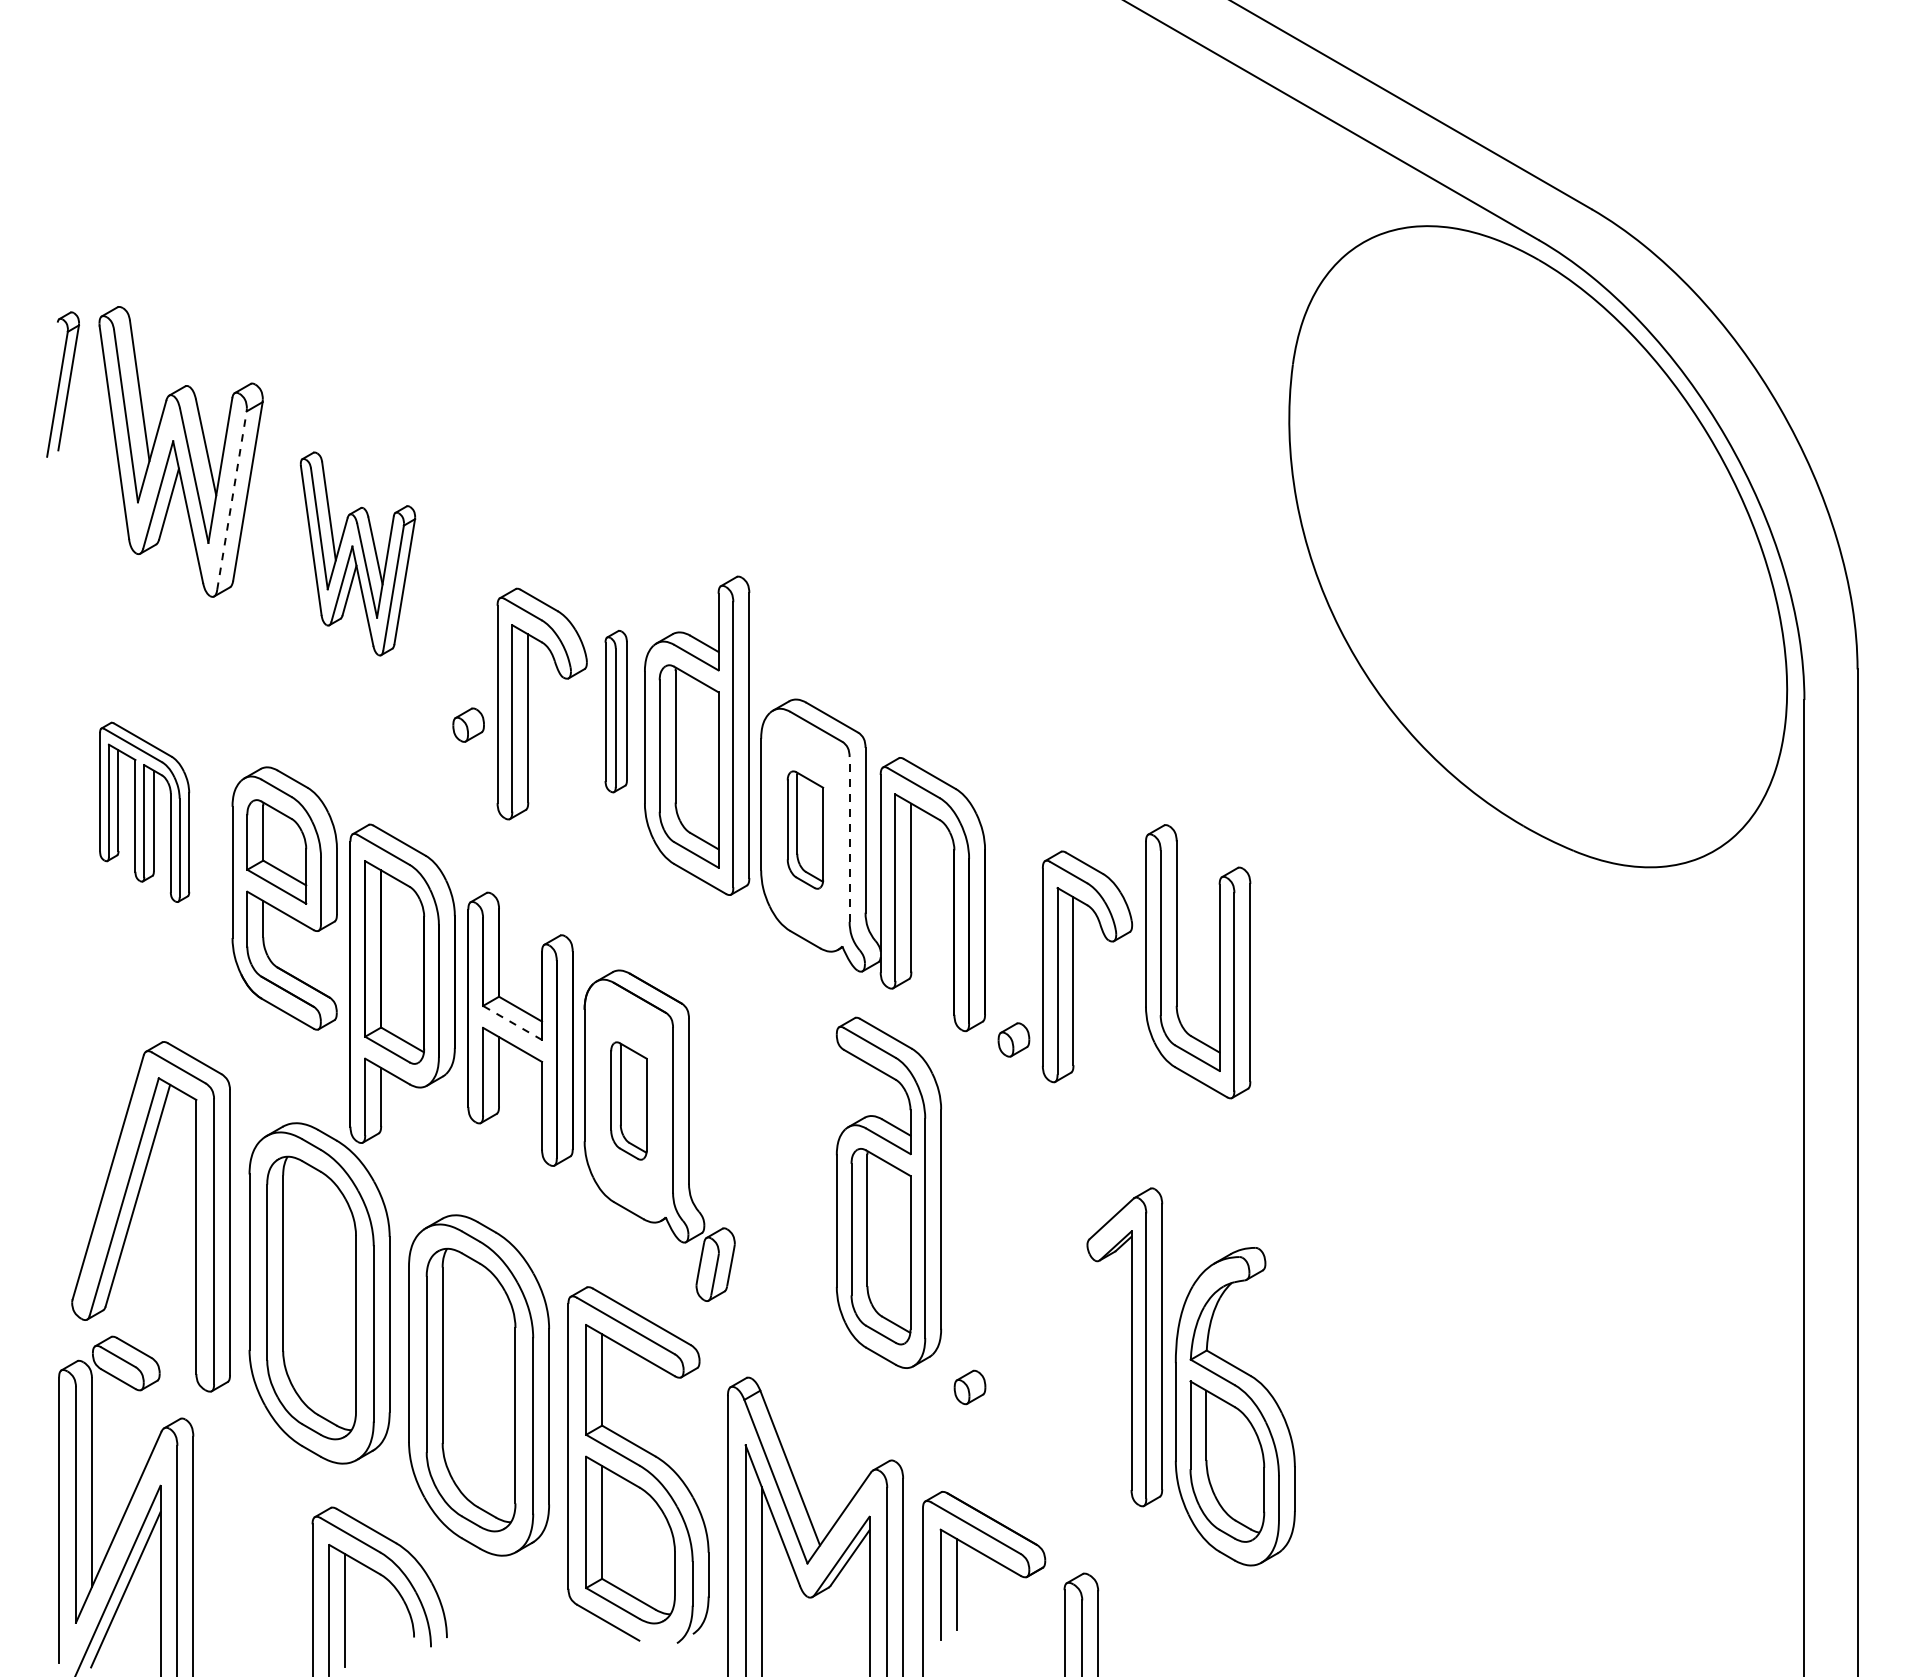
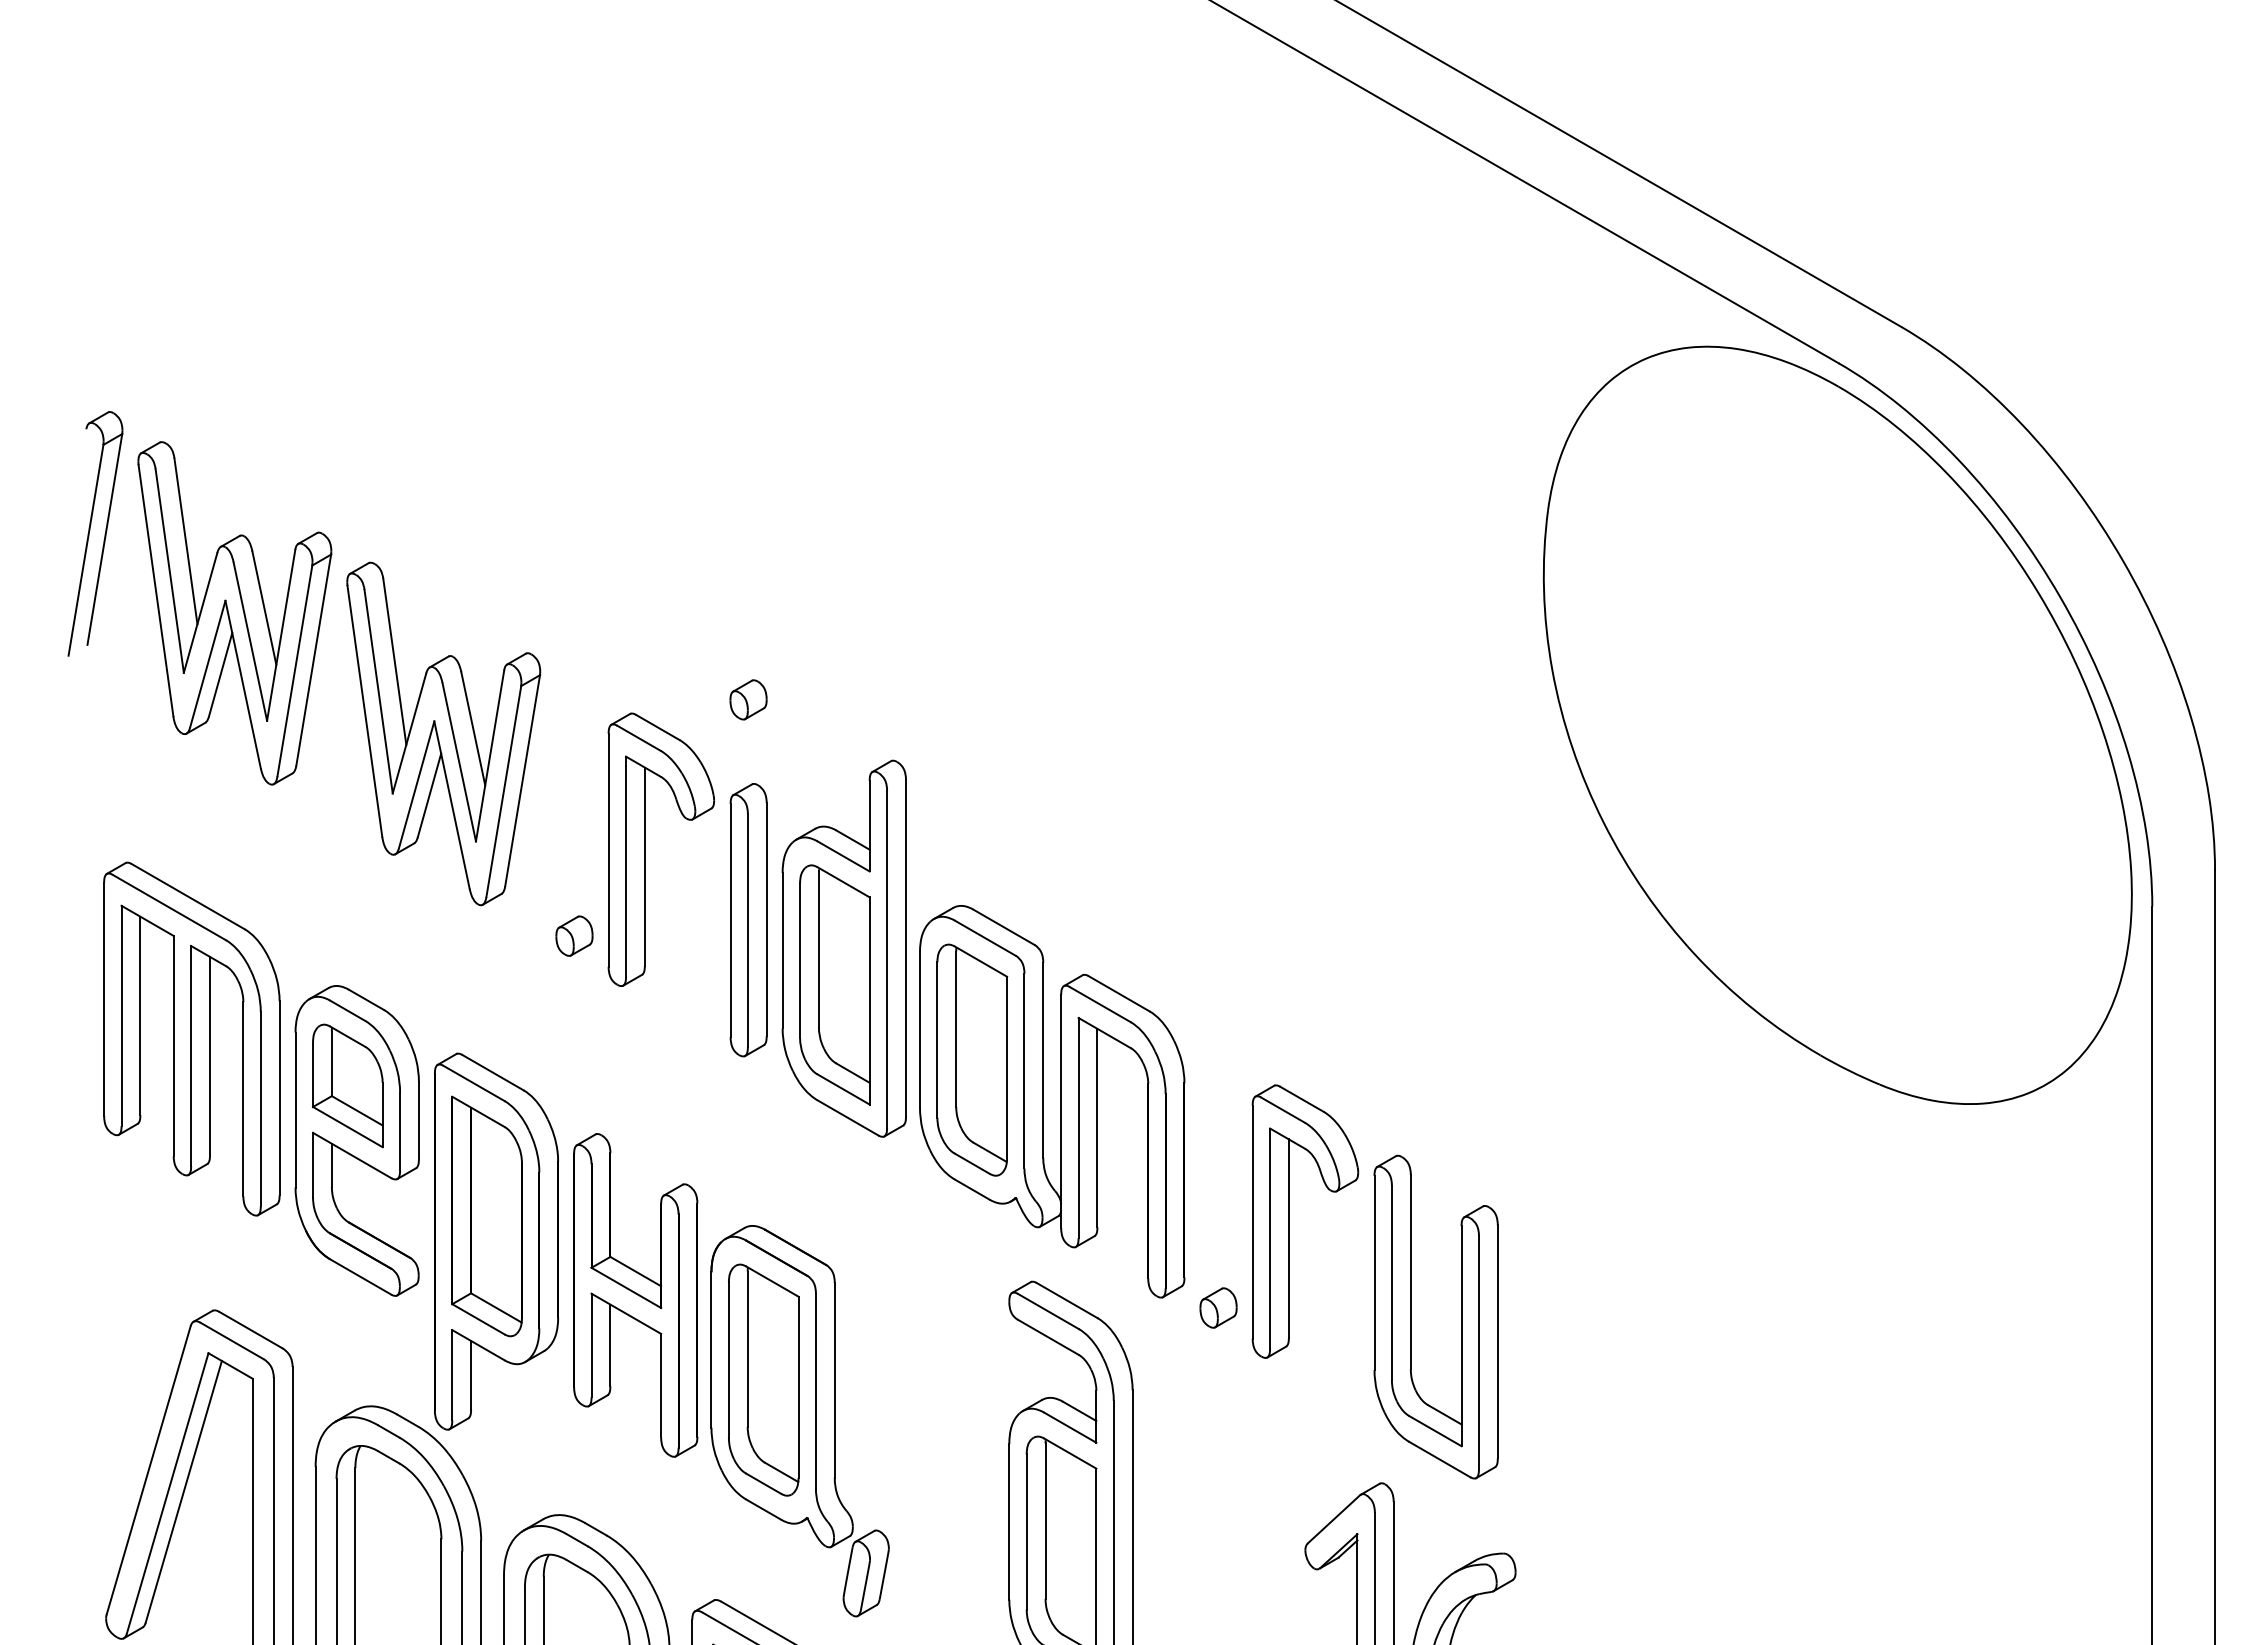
part: (62, 384) -> (94, 533), size x1.43
line: (232, 500) -> (295, 670), dashed -> solid
part: (615, 524) -> (747, 699), added
part: (357, 553) -> (443, 733), size x1.43
part: (528, 703) -> (645, 849), moved
part: (616, 711) -> (749, 919), size x1.43
part: (144, 812) -> (191, 1039), size x1.67
part: (805, 829) -> (972, 1059), size x1.67
line: (849, 838) -> (1024, 1070), dashed -> solid
part: (1177, 961) -> (1411, 1316), moved
line: (512, 1022) -> (626, 1287), dashed -> solid
part: (628, 1100) -> (763, 1379), size x1.67

